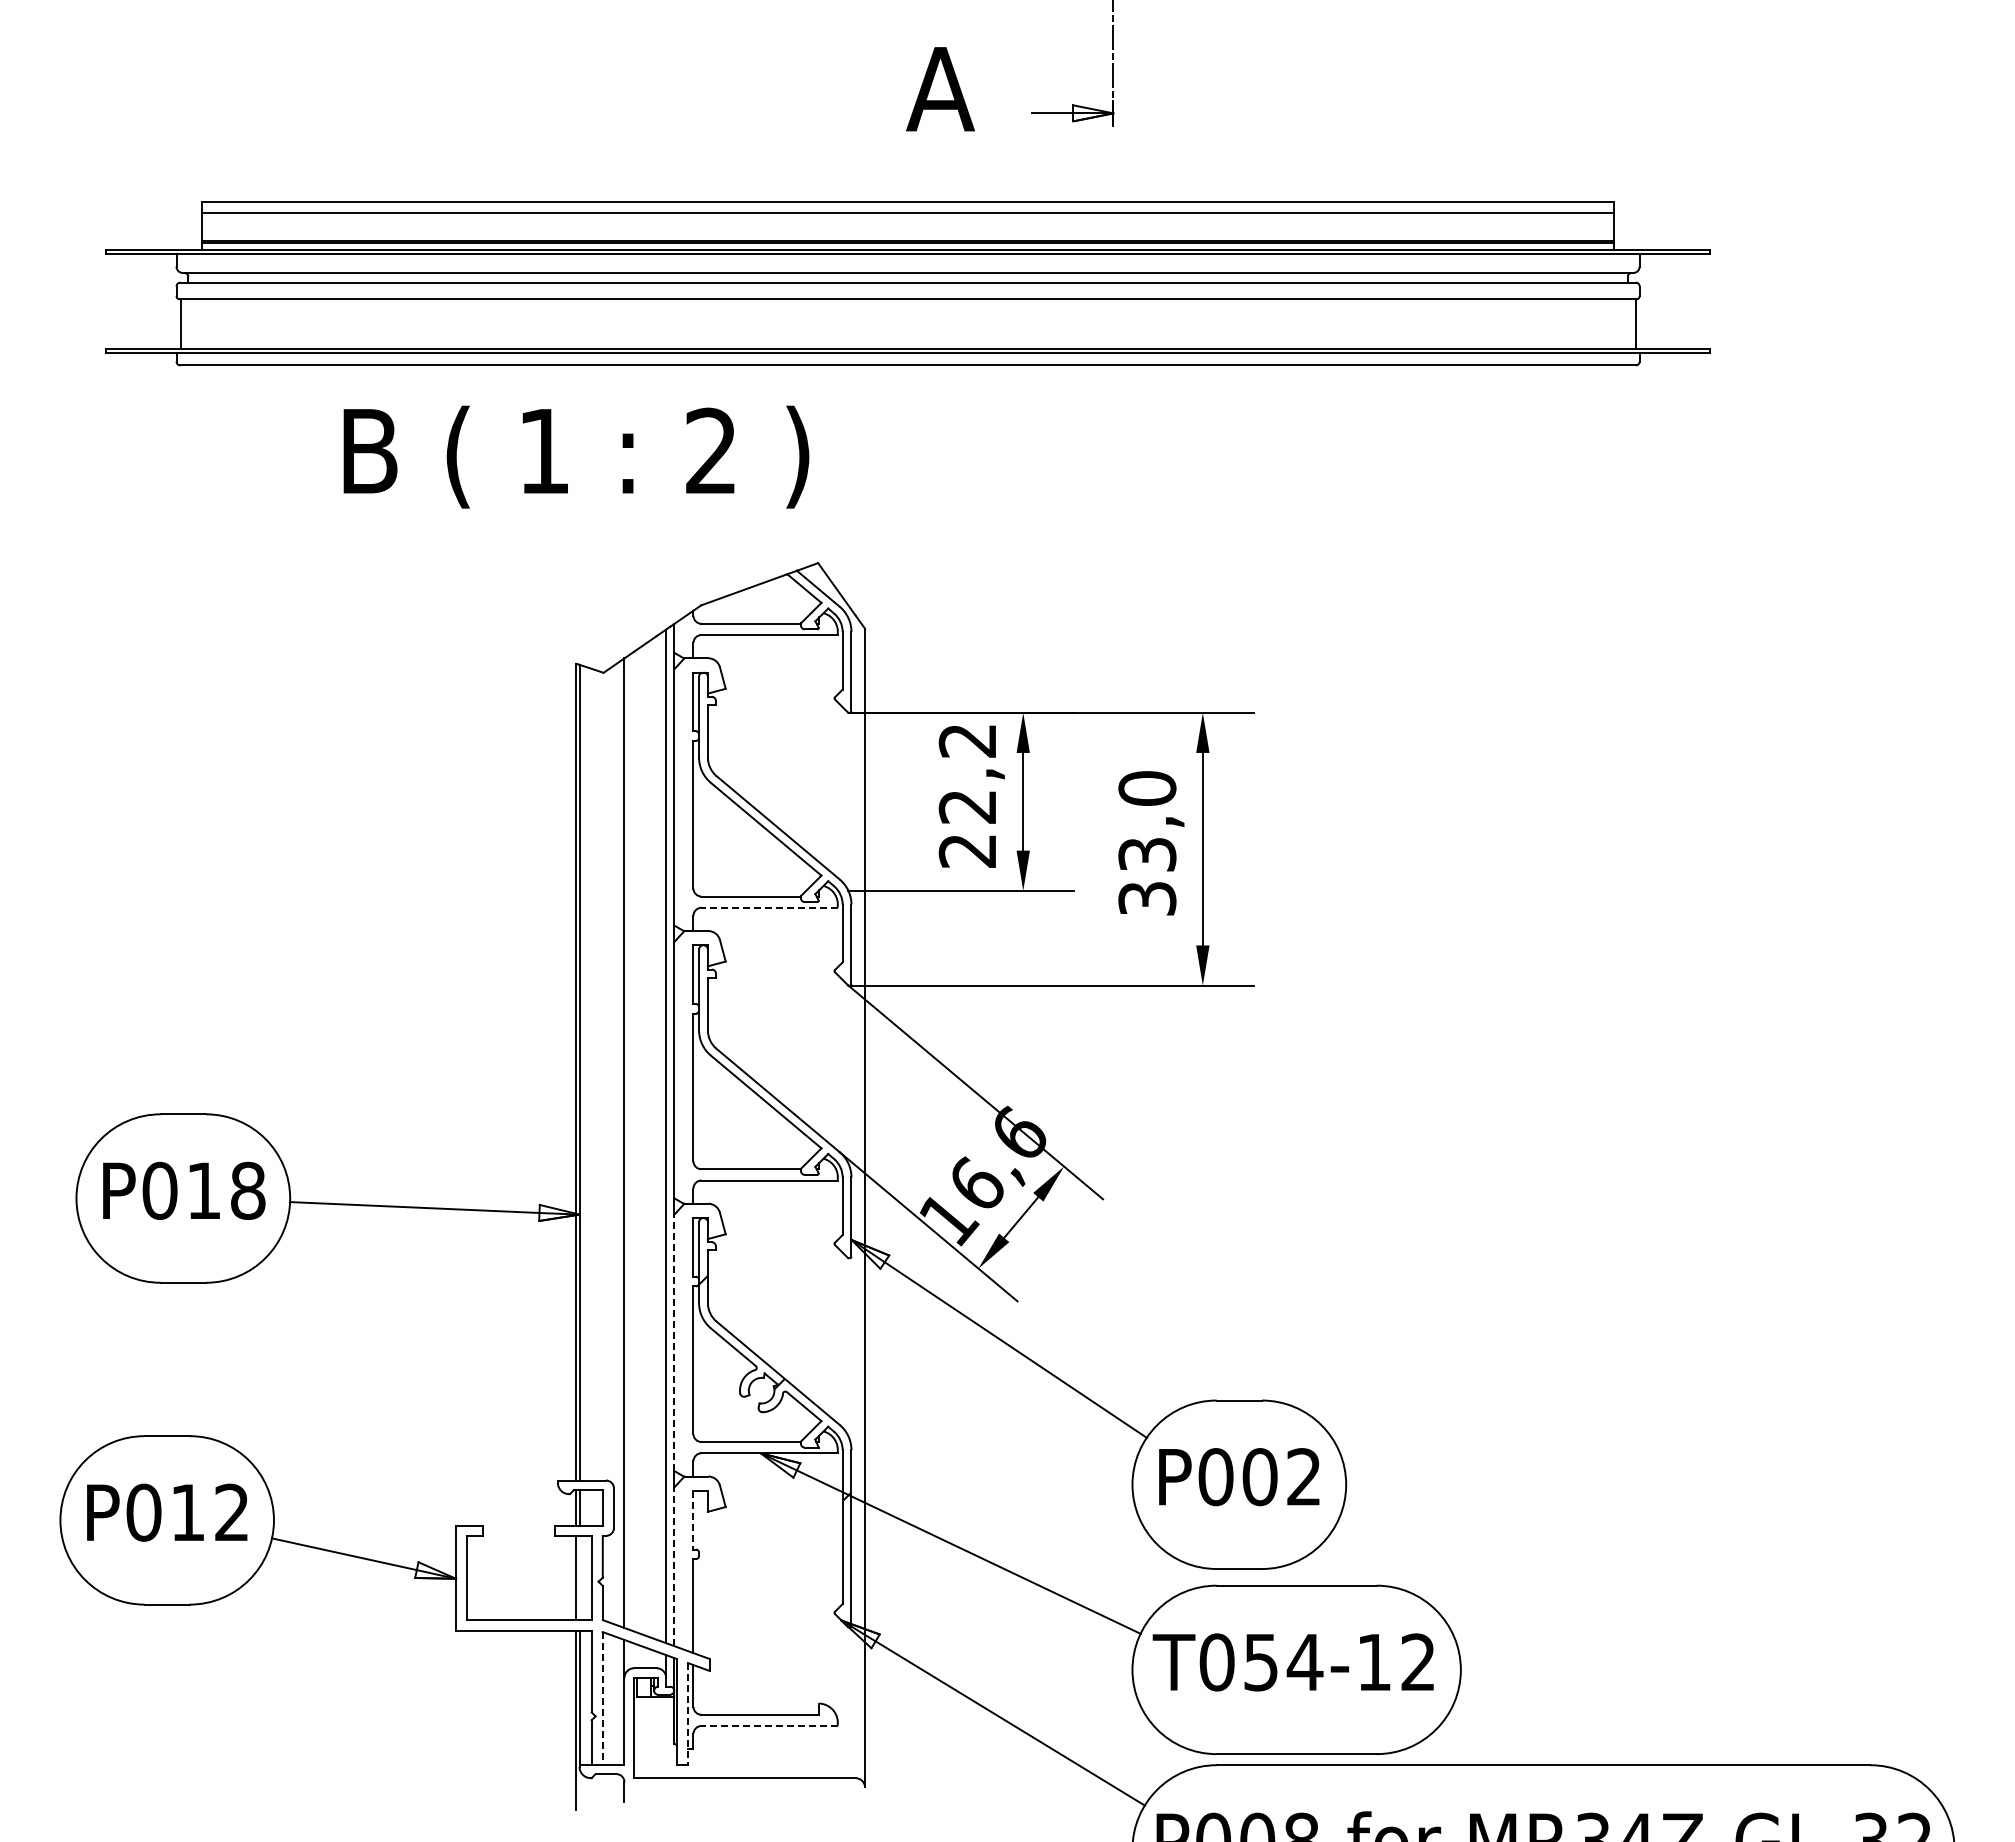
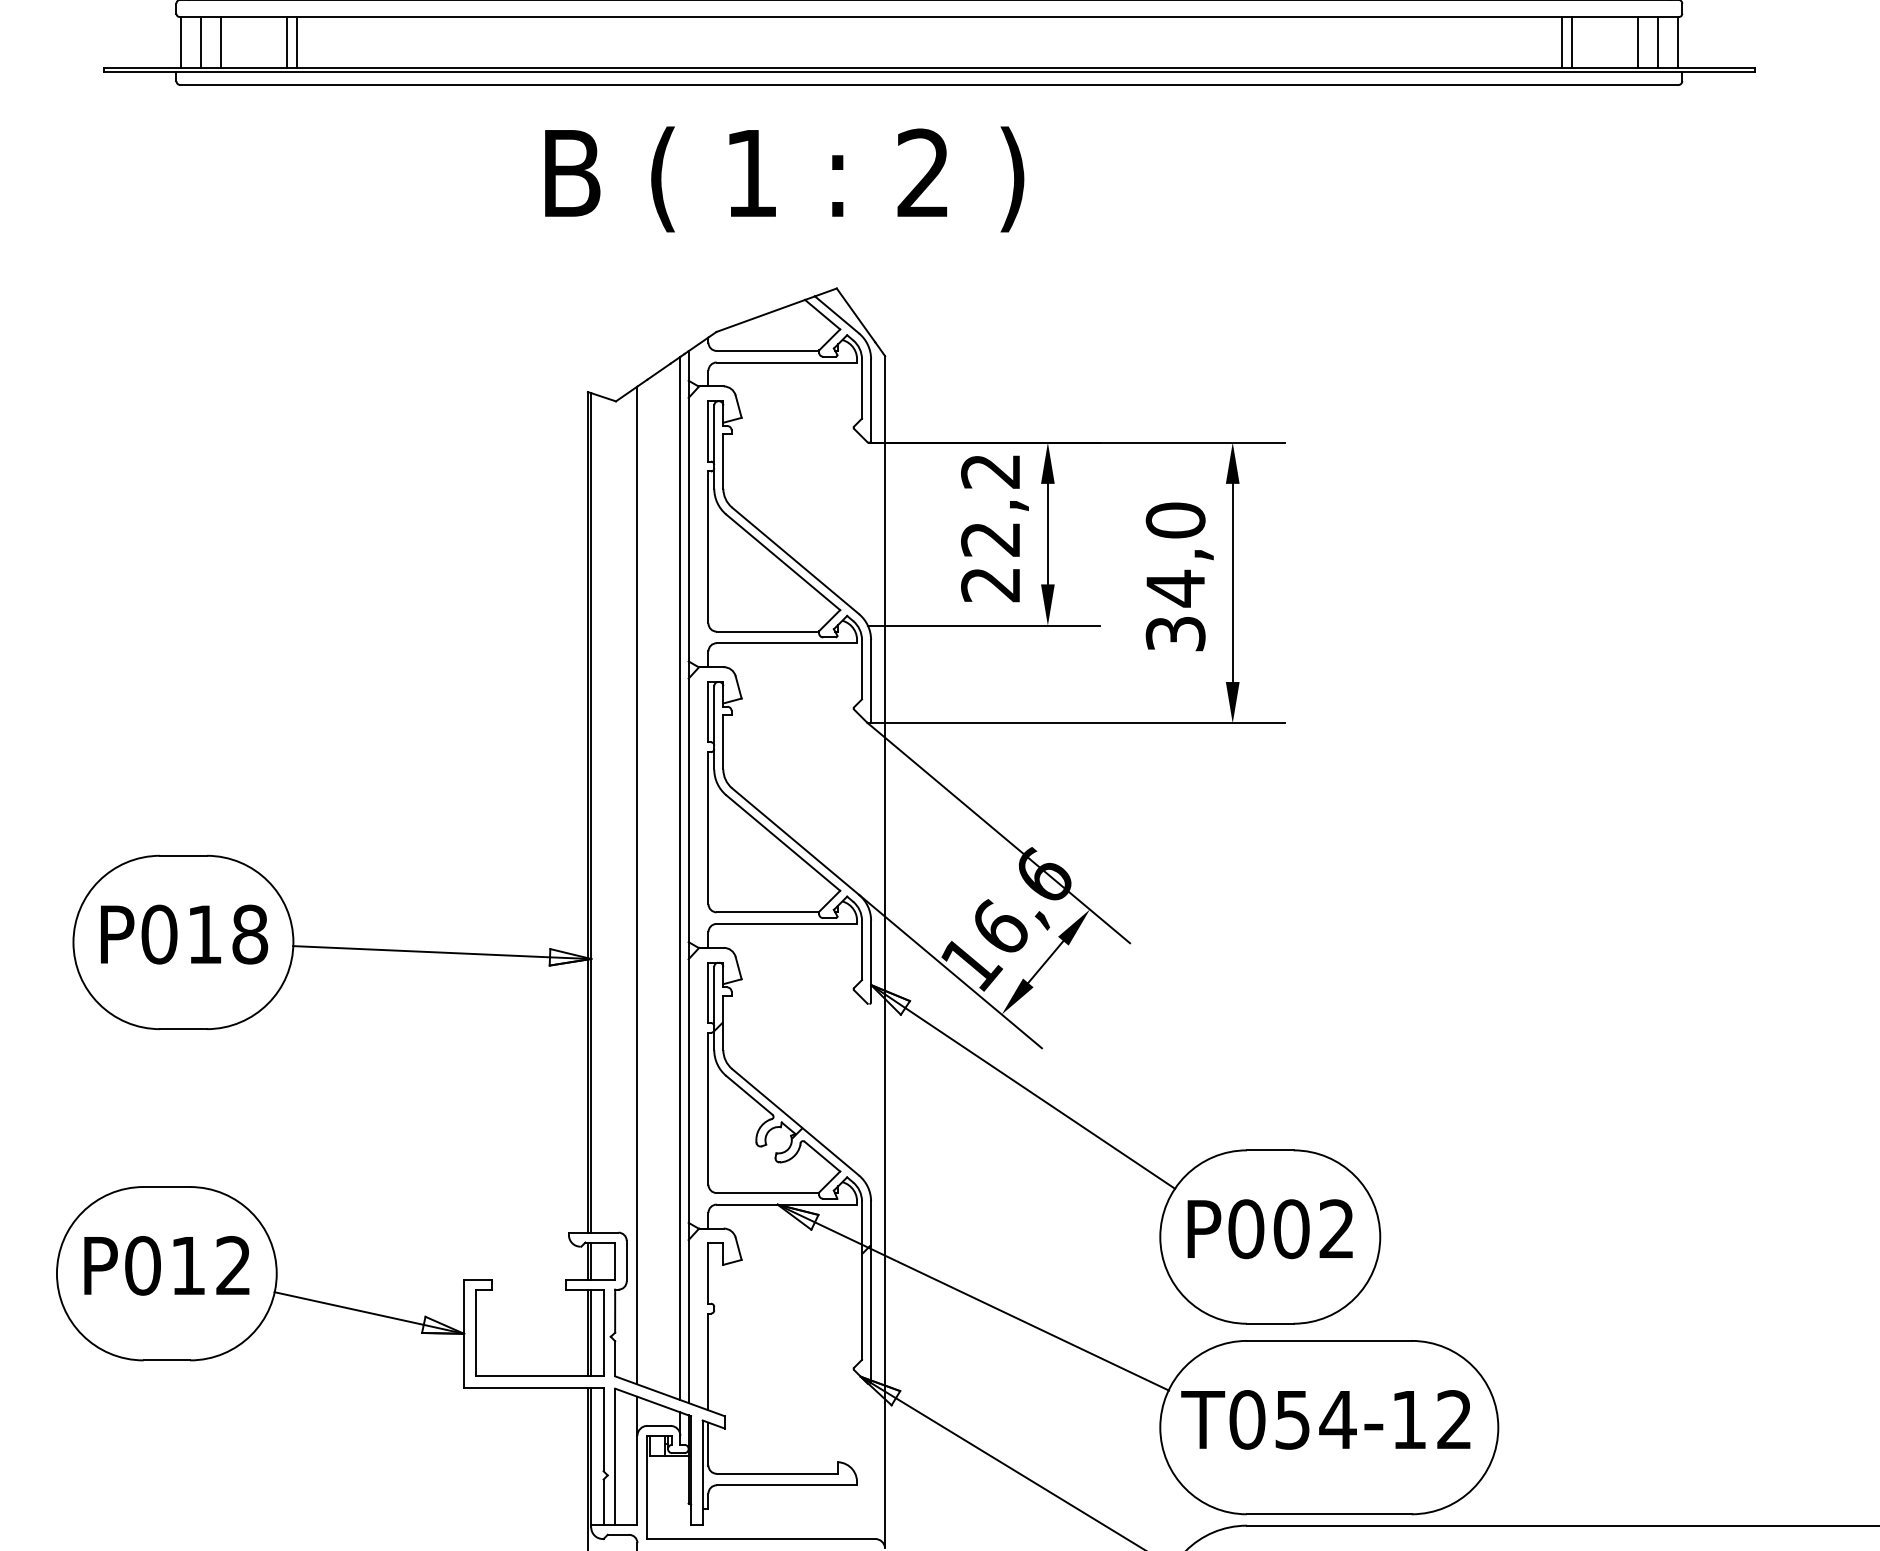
line: (200, 323) -> (201, 41), added
line: (219, 323) -> (220, 41), added
line: (283, 323) -> (286, 41), added
line: (293, 323) -> (296, 41), added
line: (1522, 323) -> (1561, 41), added
line: (1532, 323) -> (1572, 41), added
line: (1596, 323) -> (1637, 41), added
line: (1615, 323) -> (1657, 41), added
text: (576, 456) -> (784, 178), moved
text: (1147, 854) -> (1175, 588), 33,0 -> 34,0
line: (769, 907) -> (786, 642), dashed -> solid
line: (674, 1342) -> (688, 1090), dashed -> solid
line: (693, 1520) -> (708, 1273), dashed -> solid
line: (674, 1566) -> (688, 1321), dashed -> solid
line: (579, 1577) -> (591, 1332), added
line: (602, 1698) -> (614, 1457), dashed -> solid
line: (687, 1713) -> (702, 1472), dashed -> solid
line: (769, 1726) -> (786, 1485), dashed -> solid

